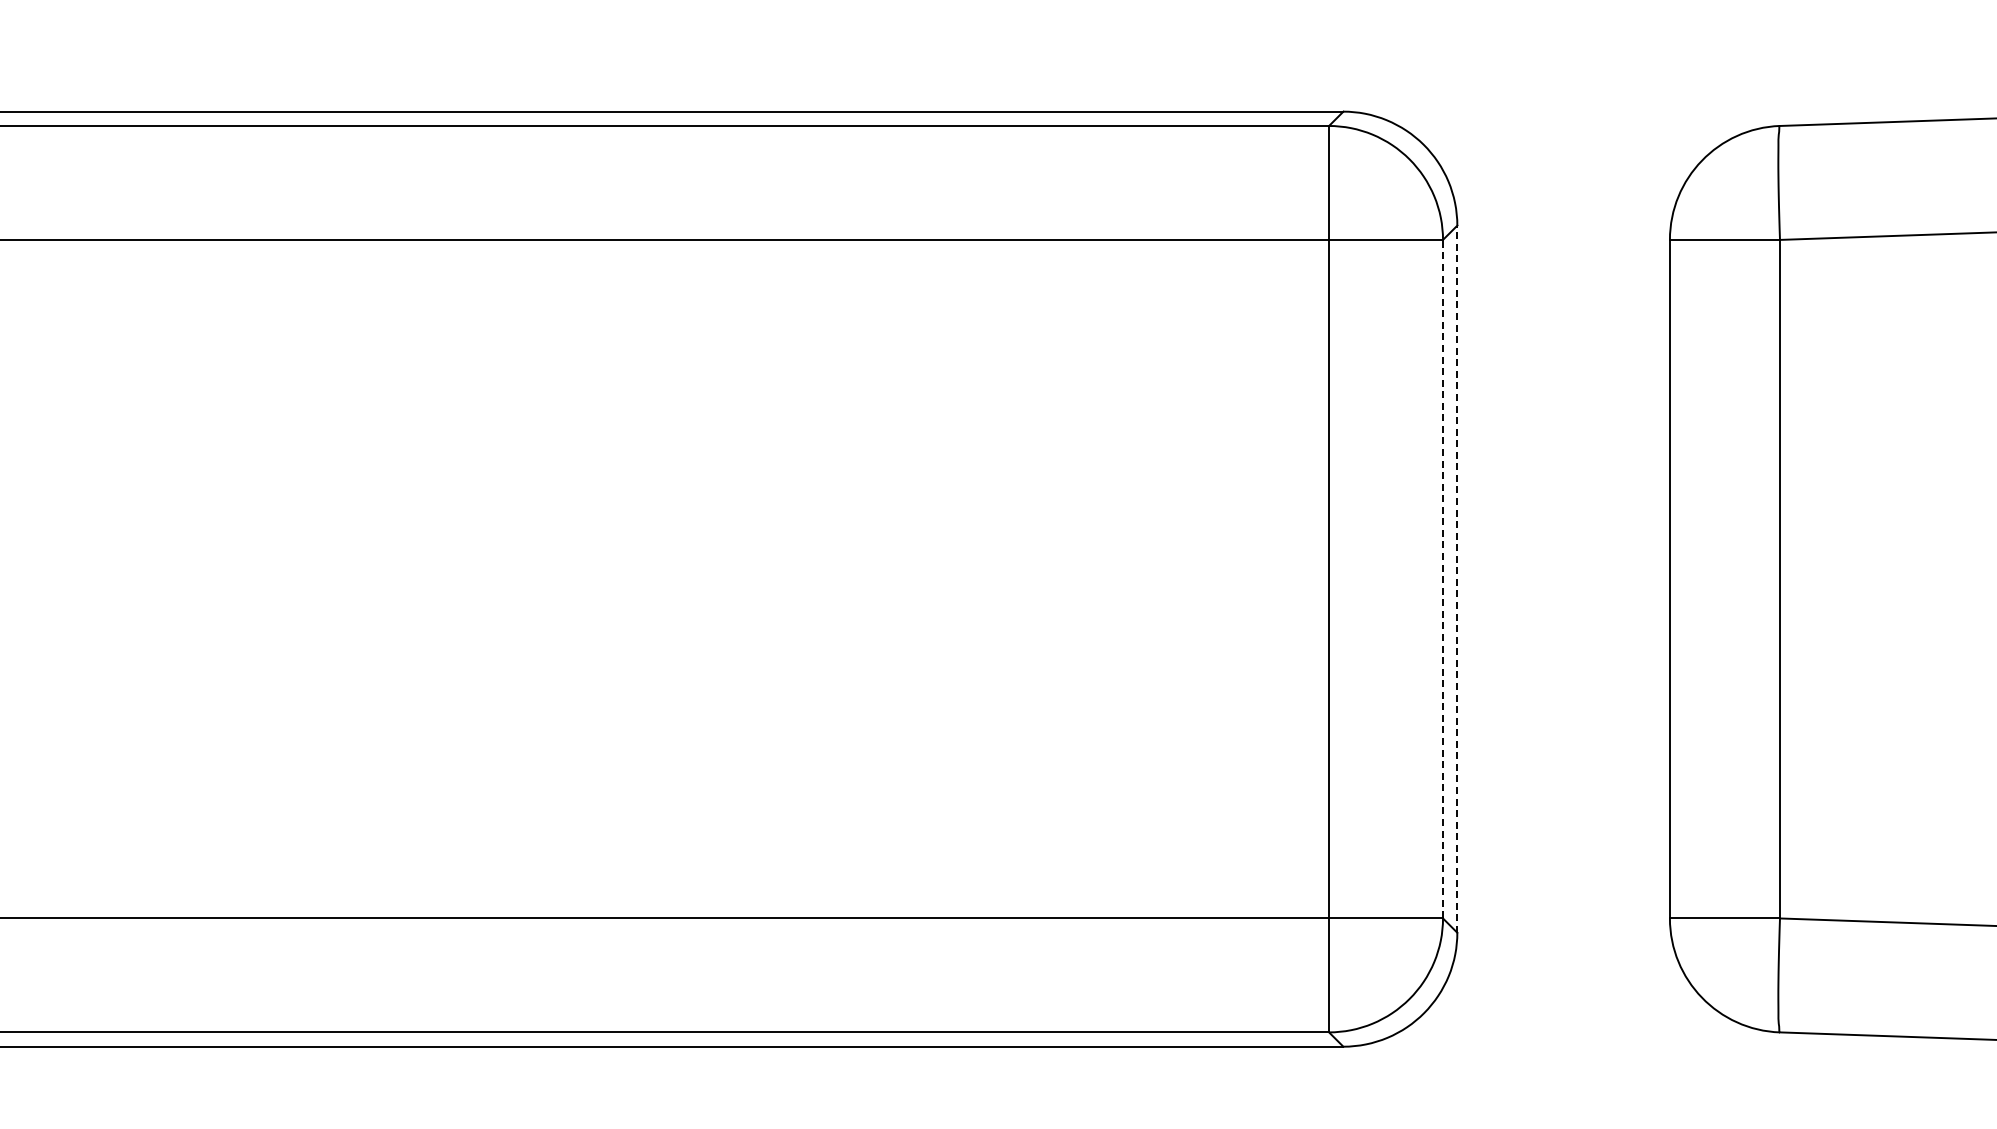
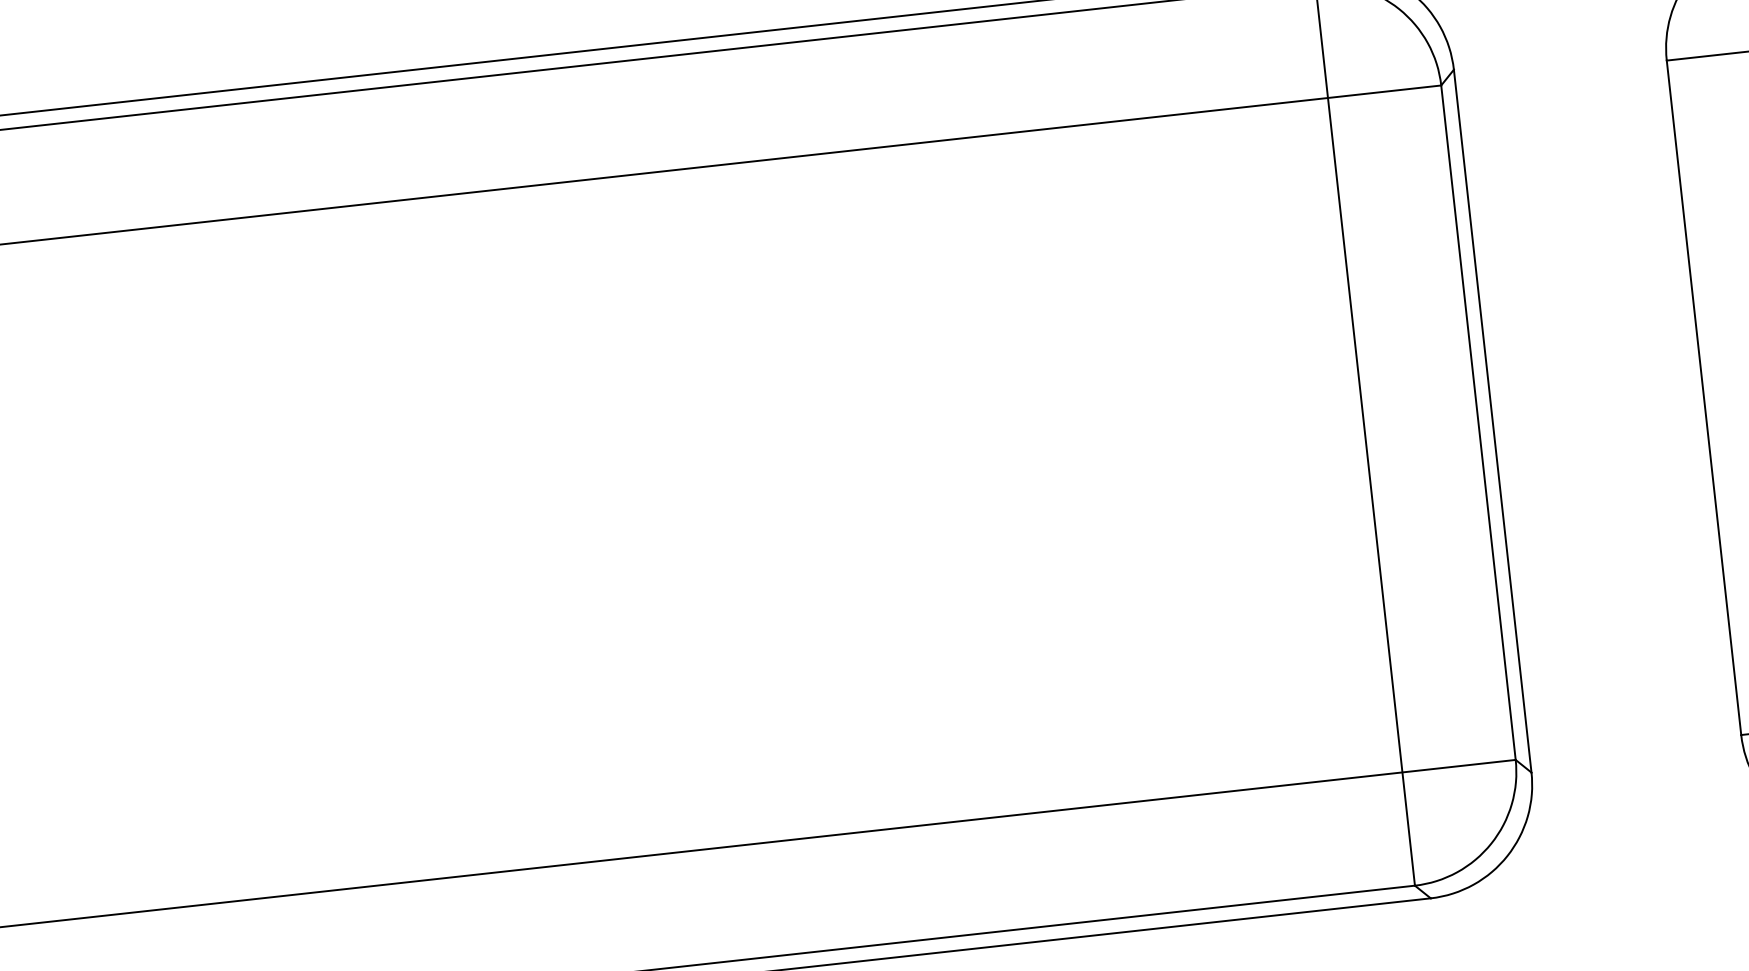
line: (1443, 578) -> (1478, 421), dashed -> solid
line: (1457, 579) -> (1492, 421), dashed -> solid

